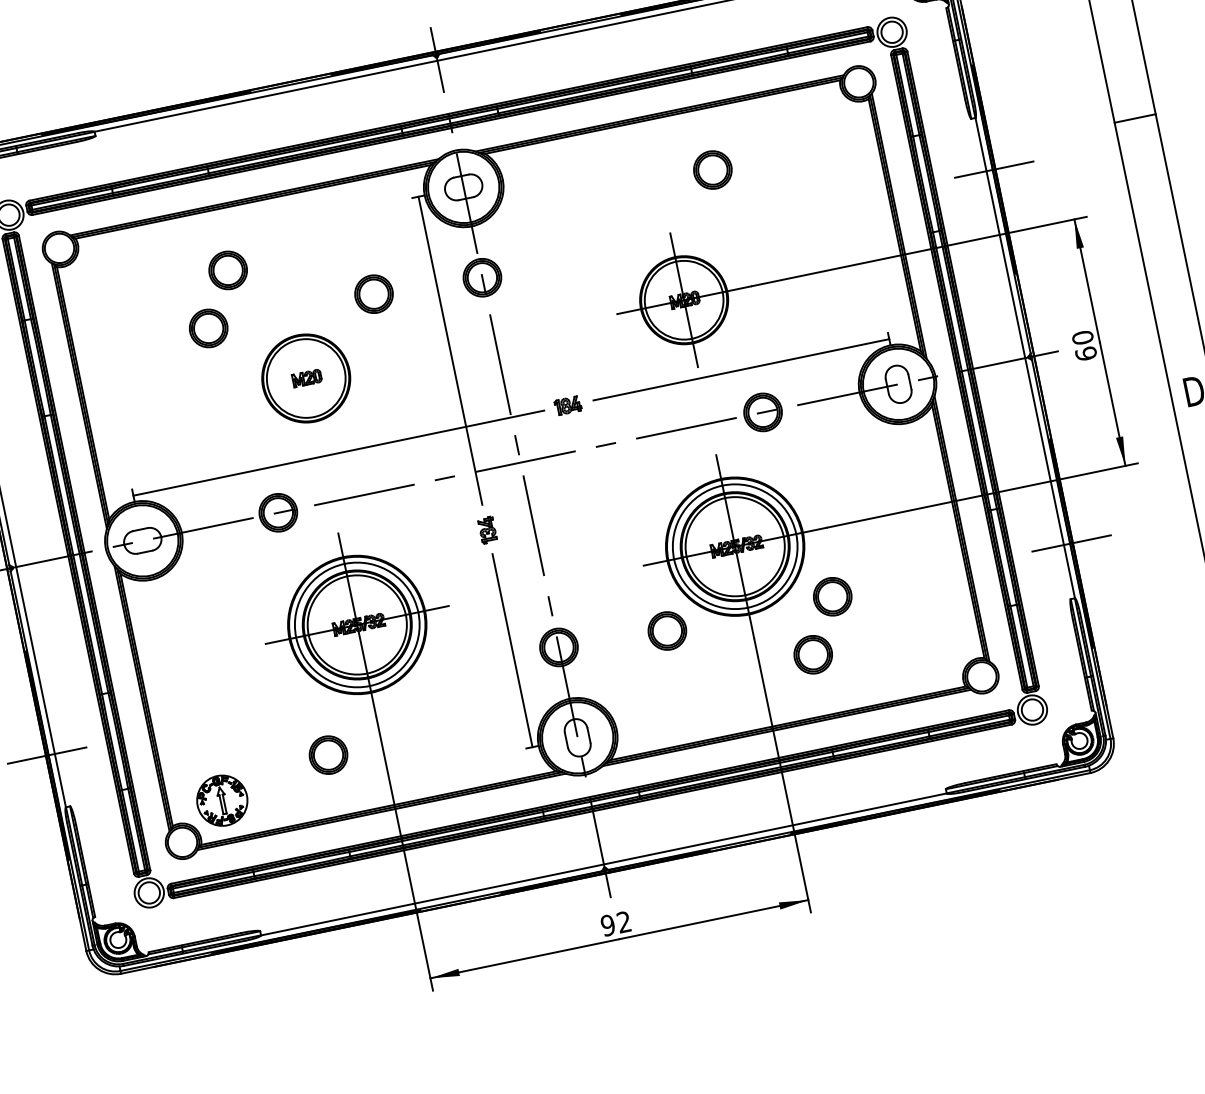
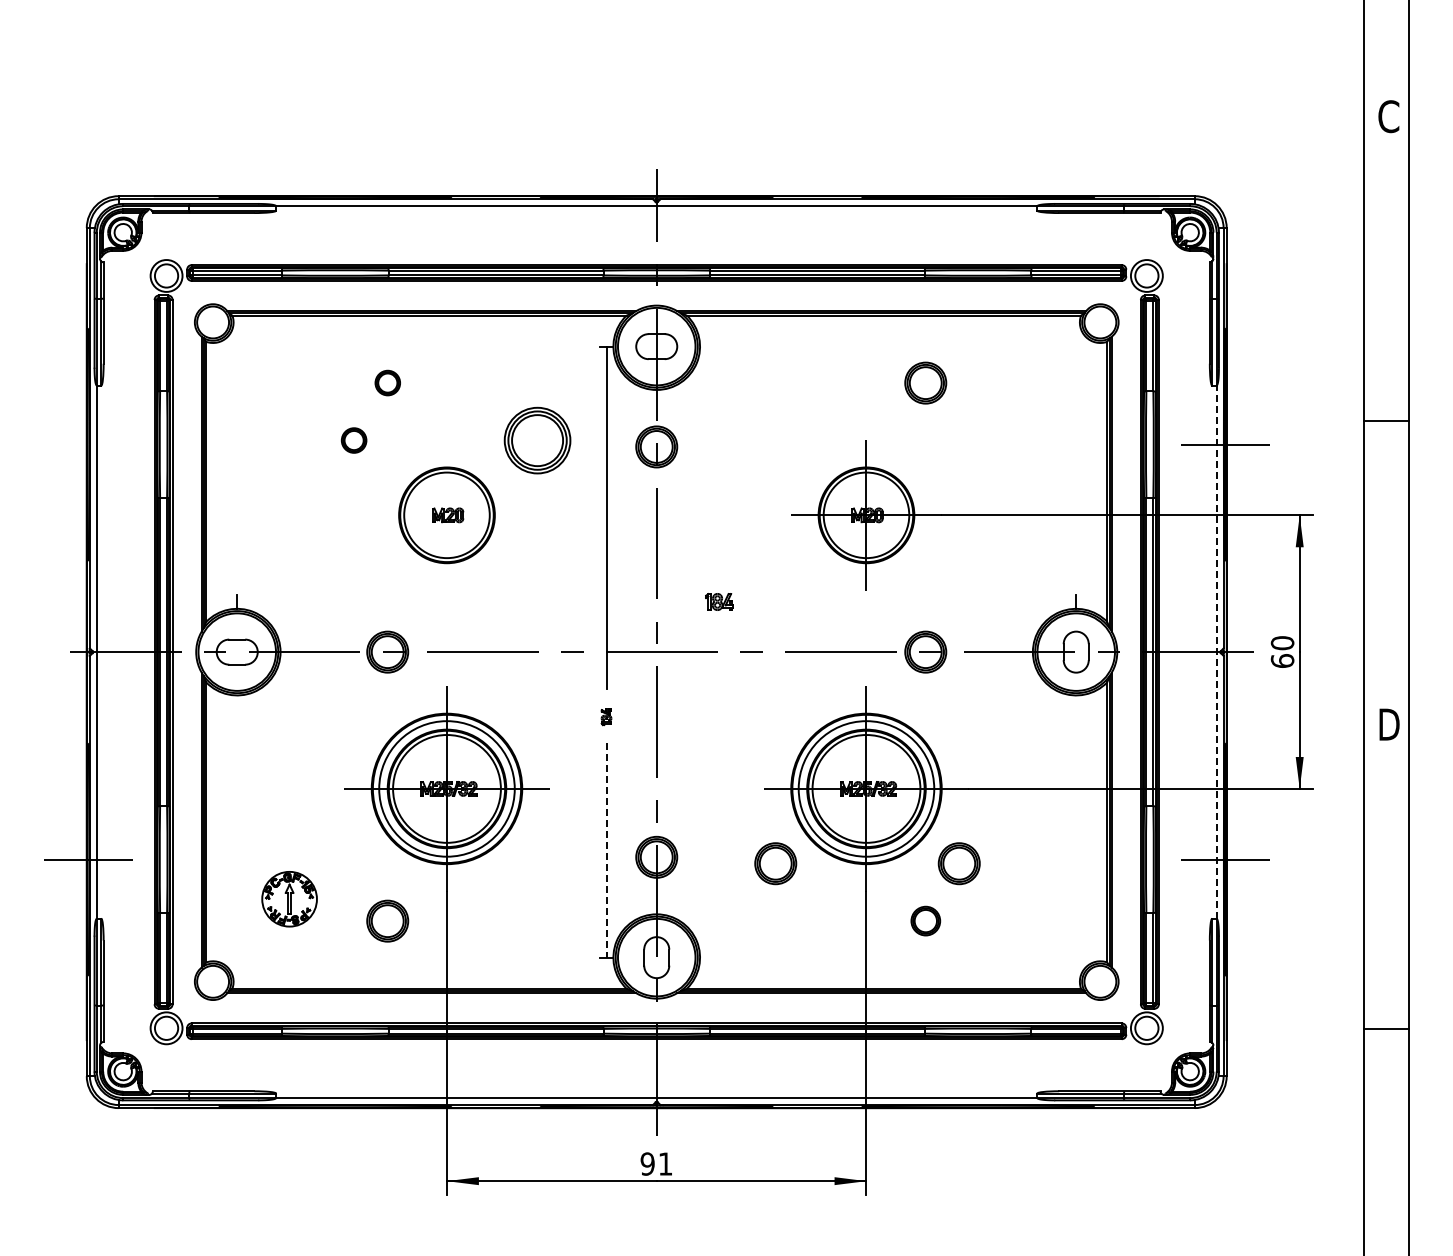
part: (227, 269) -> (387, 382), size x0.6
part: (373, 294) -> (537, 440), size x1.6
part: (208, 328) -> (353, 440), size x0.6
line: (1025, 358) -> (1216, 652), solid -> dashed
line: (740, 369) -> (911, 601), removed
line: (338, 452) -> (465, 601), removed
part: (487, 529) -> (606, 716), size x0.6
line: (512, 650) -> (606, 850), solid -> dashed
part: (812, 654) -> (925, 920), size x0.7
part: (222, 800) -> (289, 899), moved
text: (623, 921) -> (664, 1163), 92 -> 91

